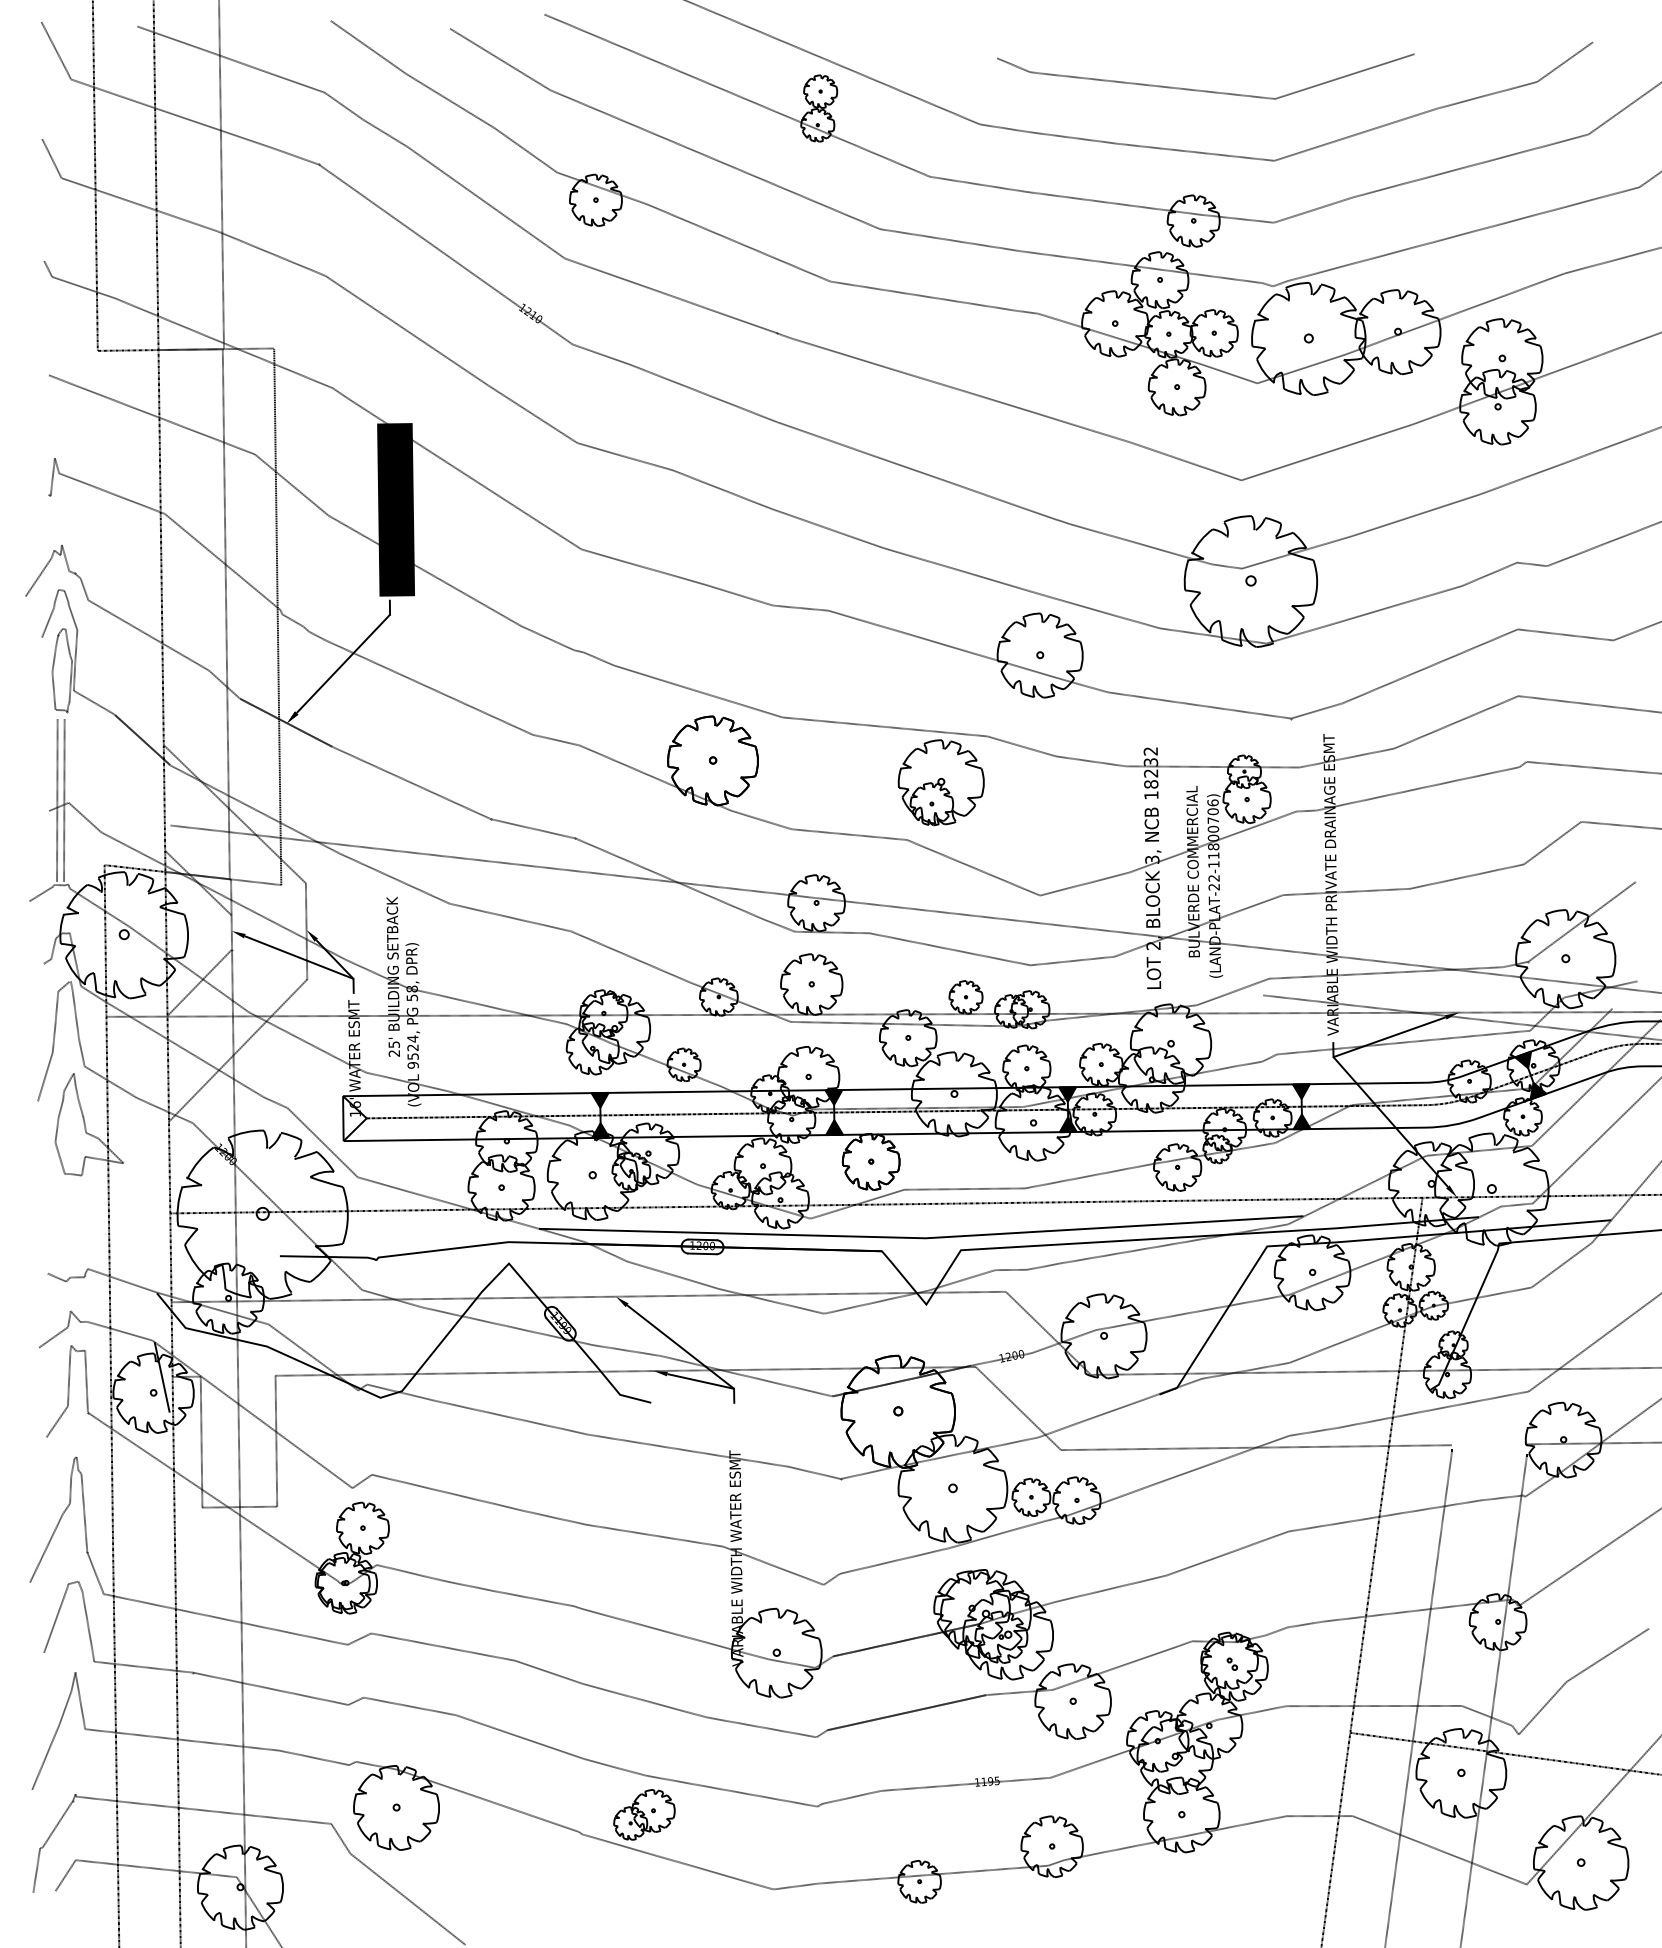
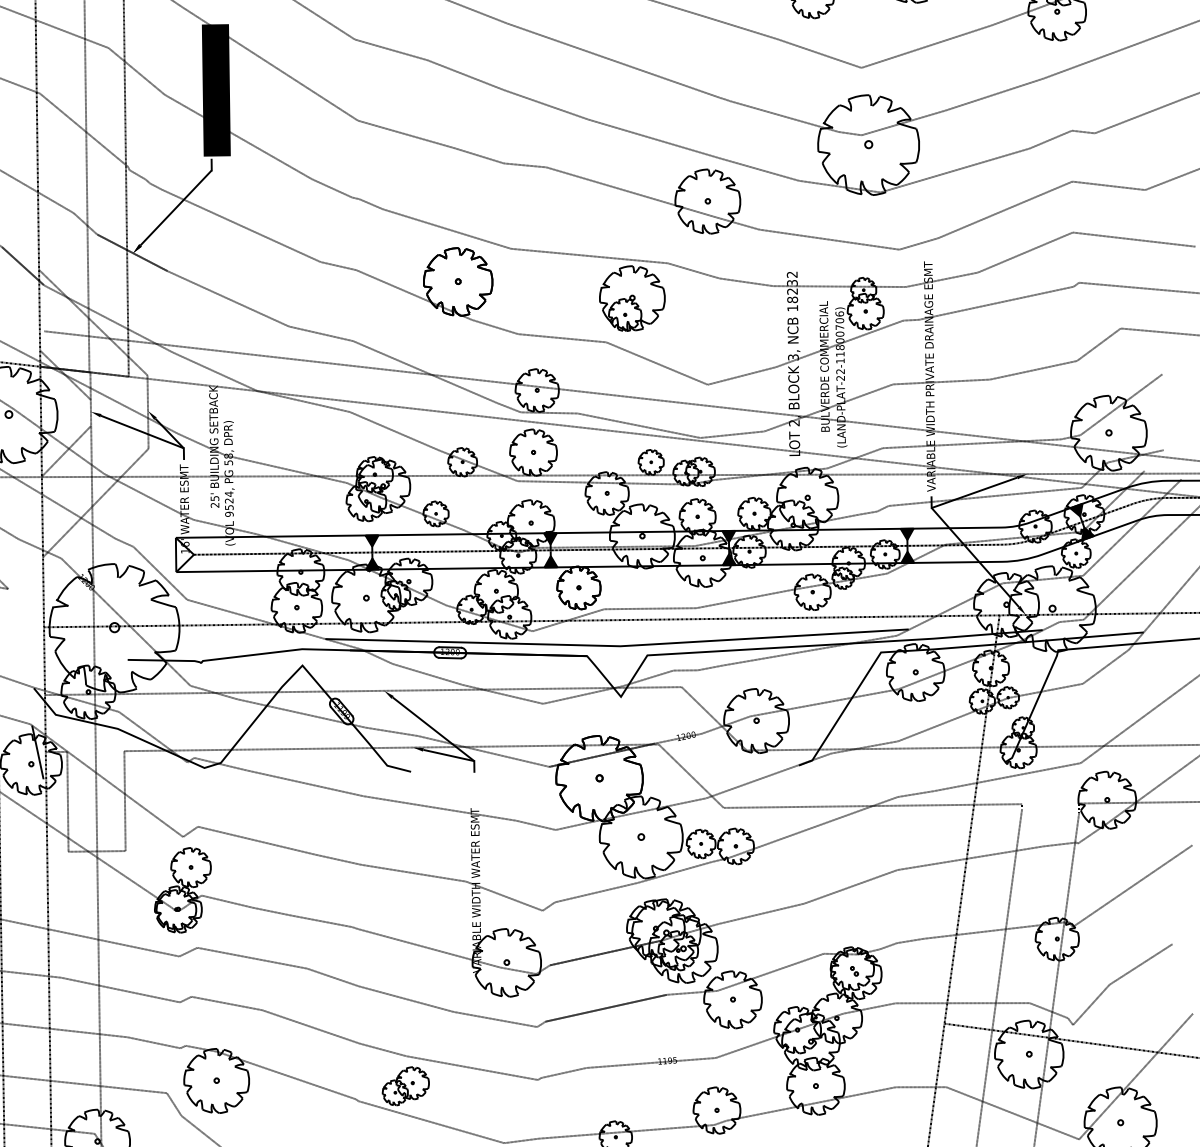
line: (714, 933) -> (459, 413), added

